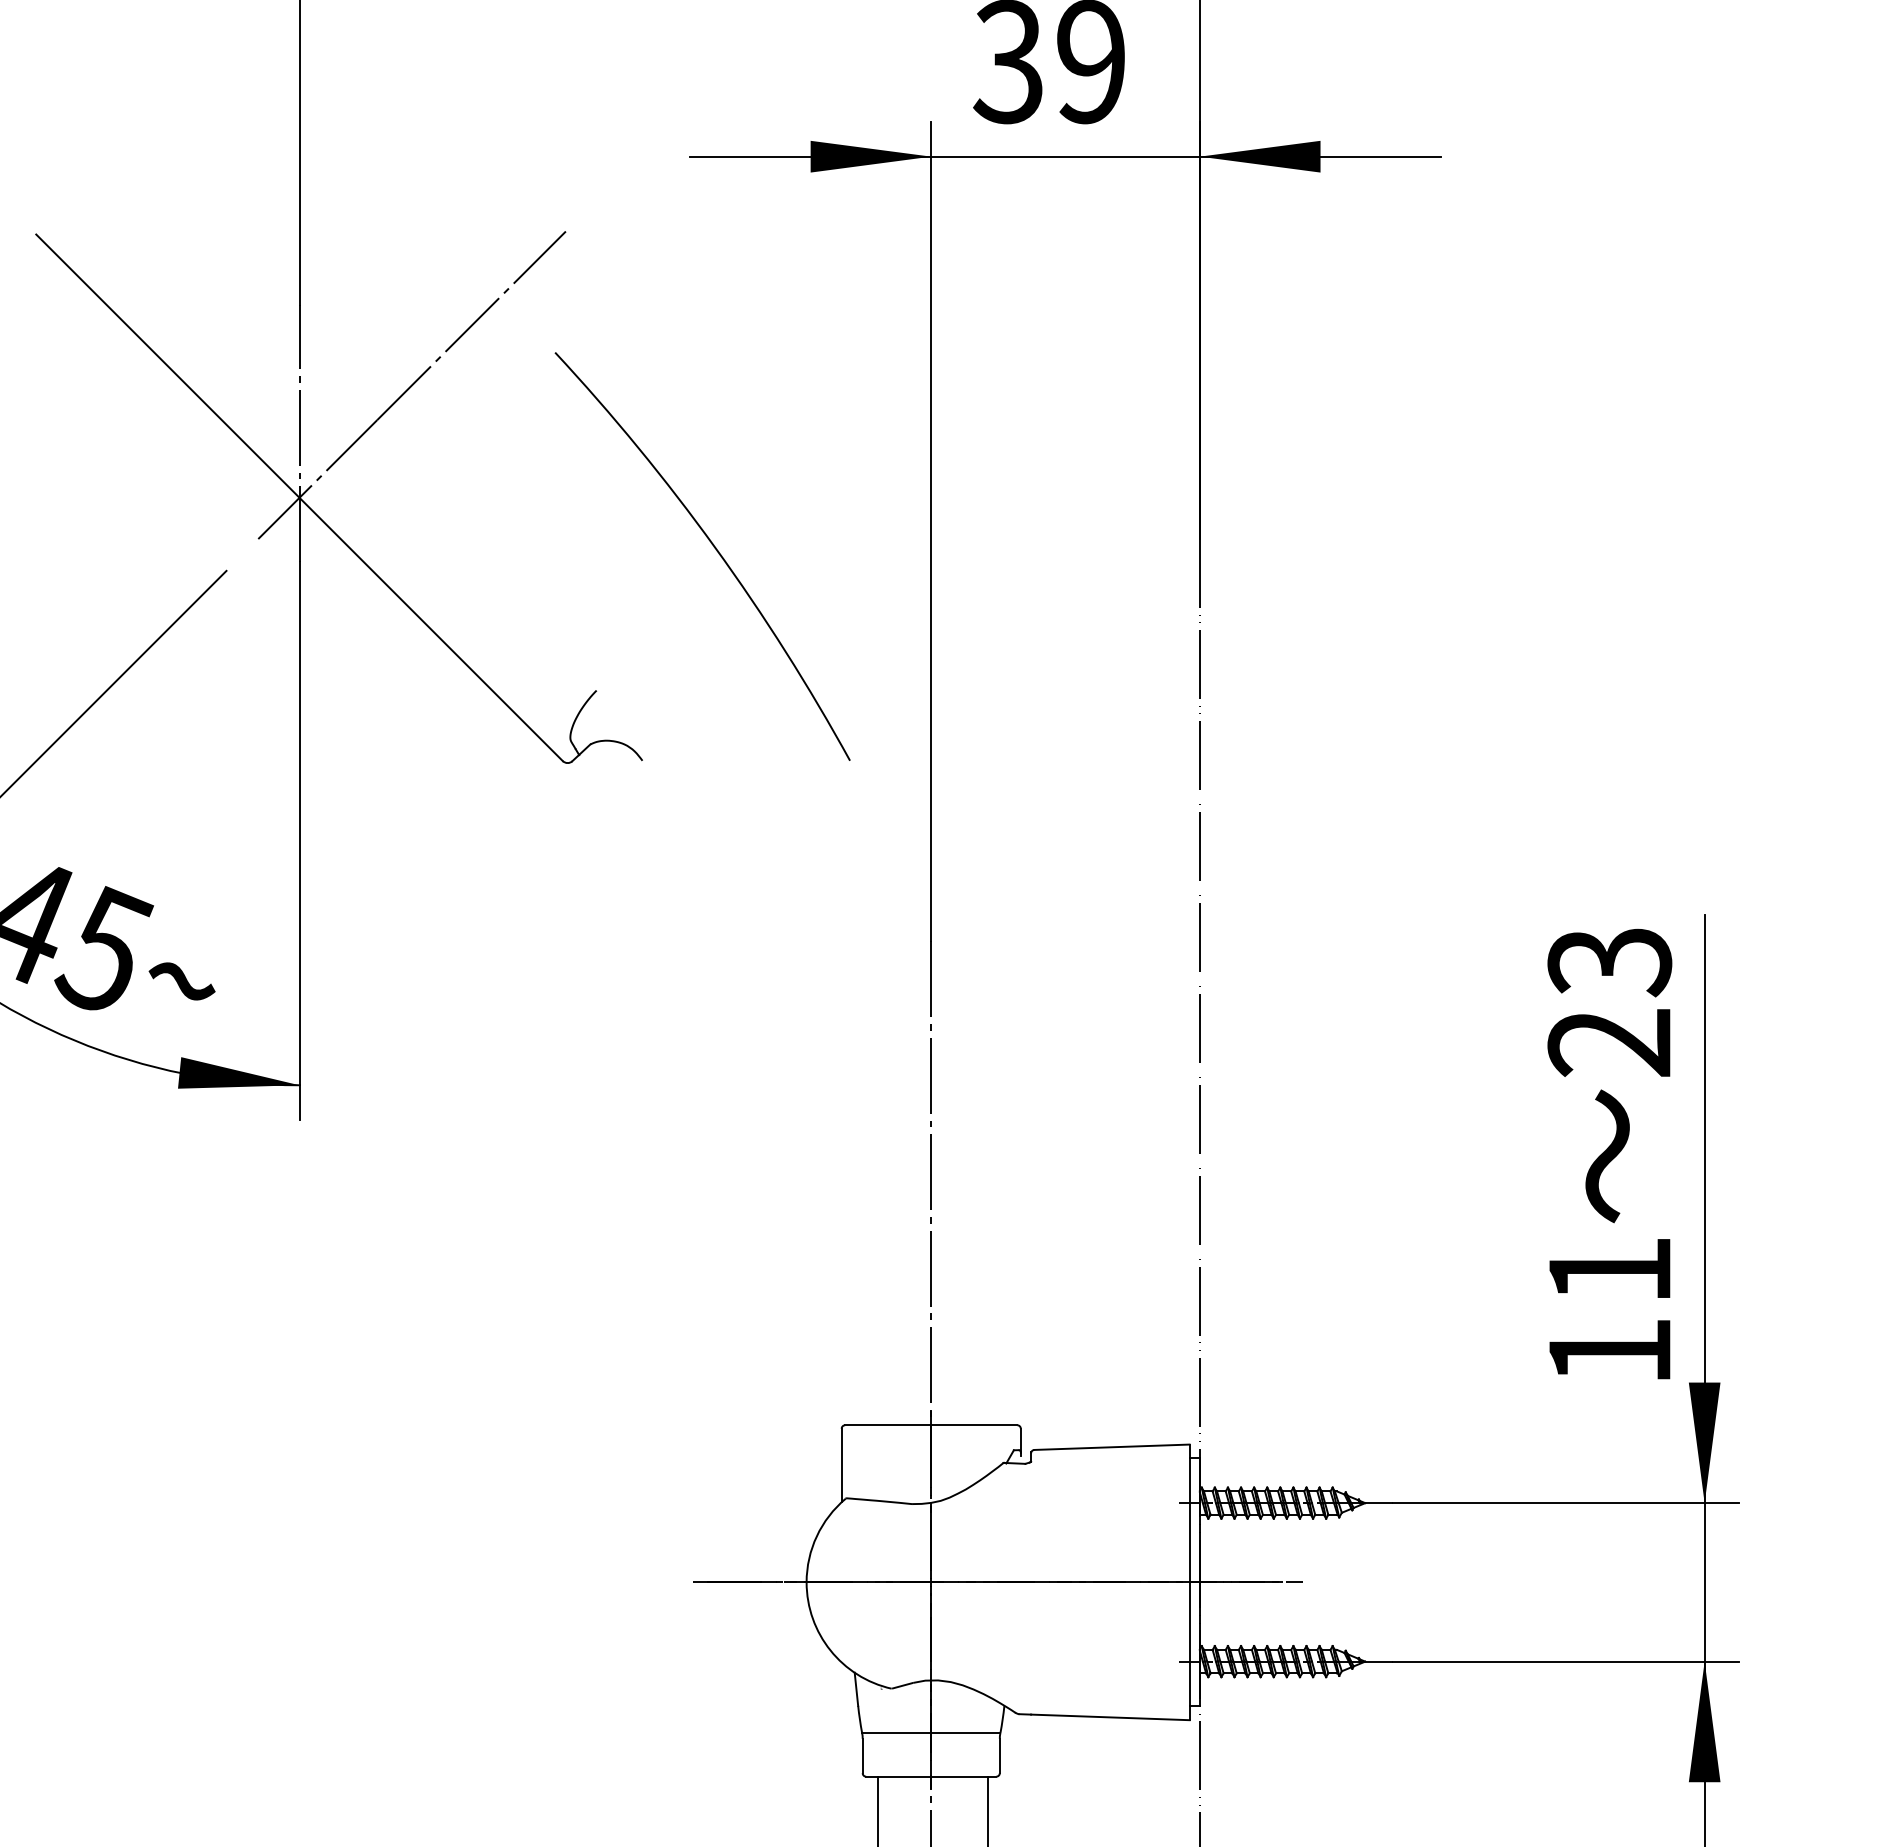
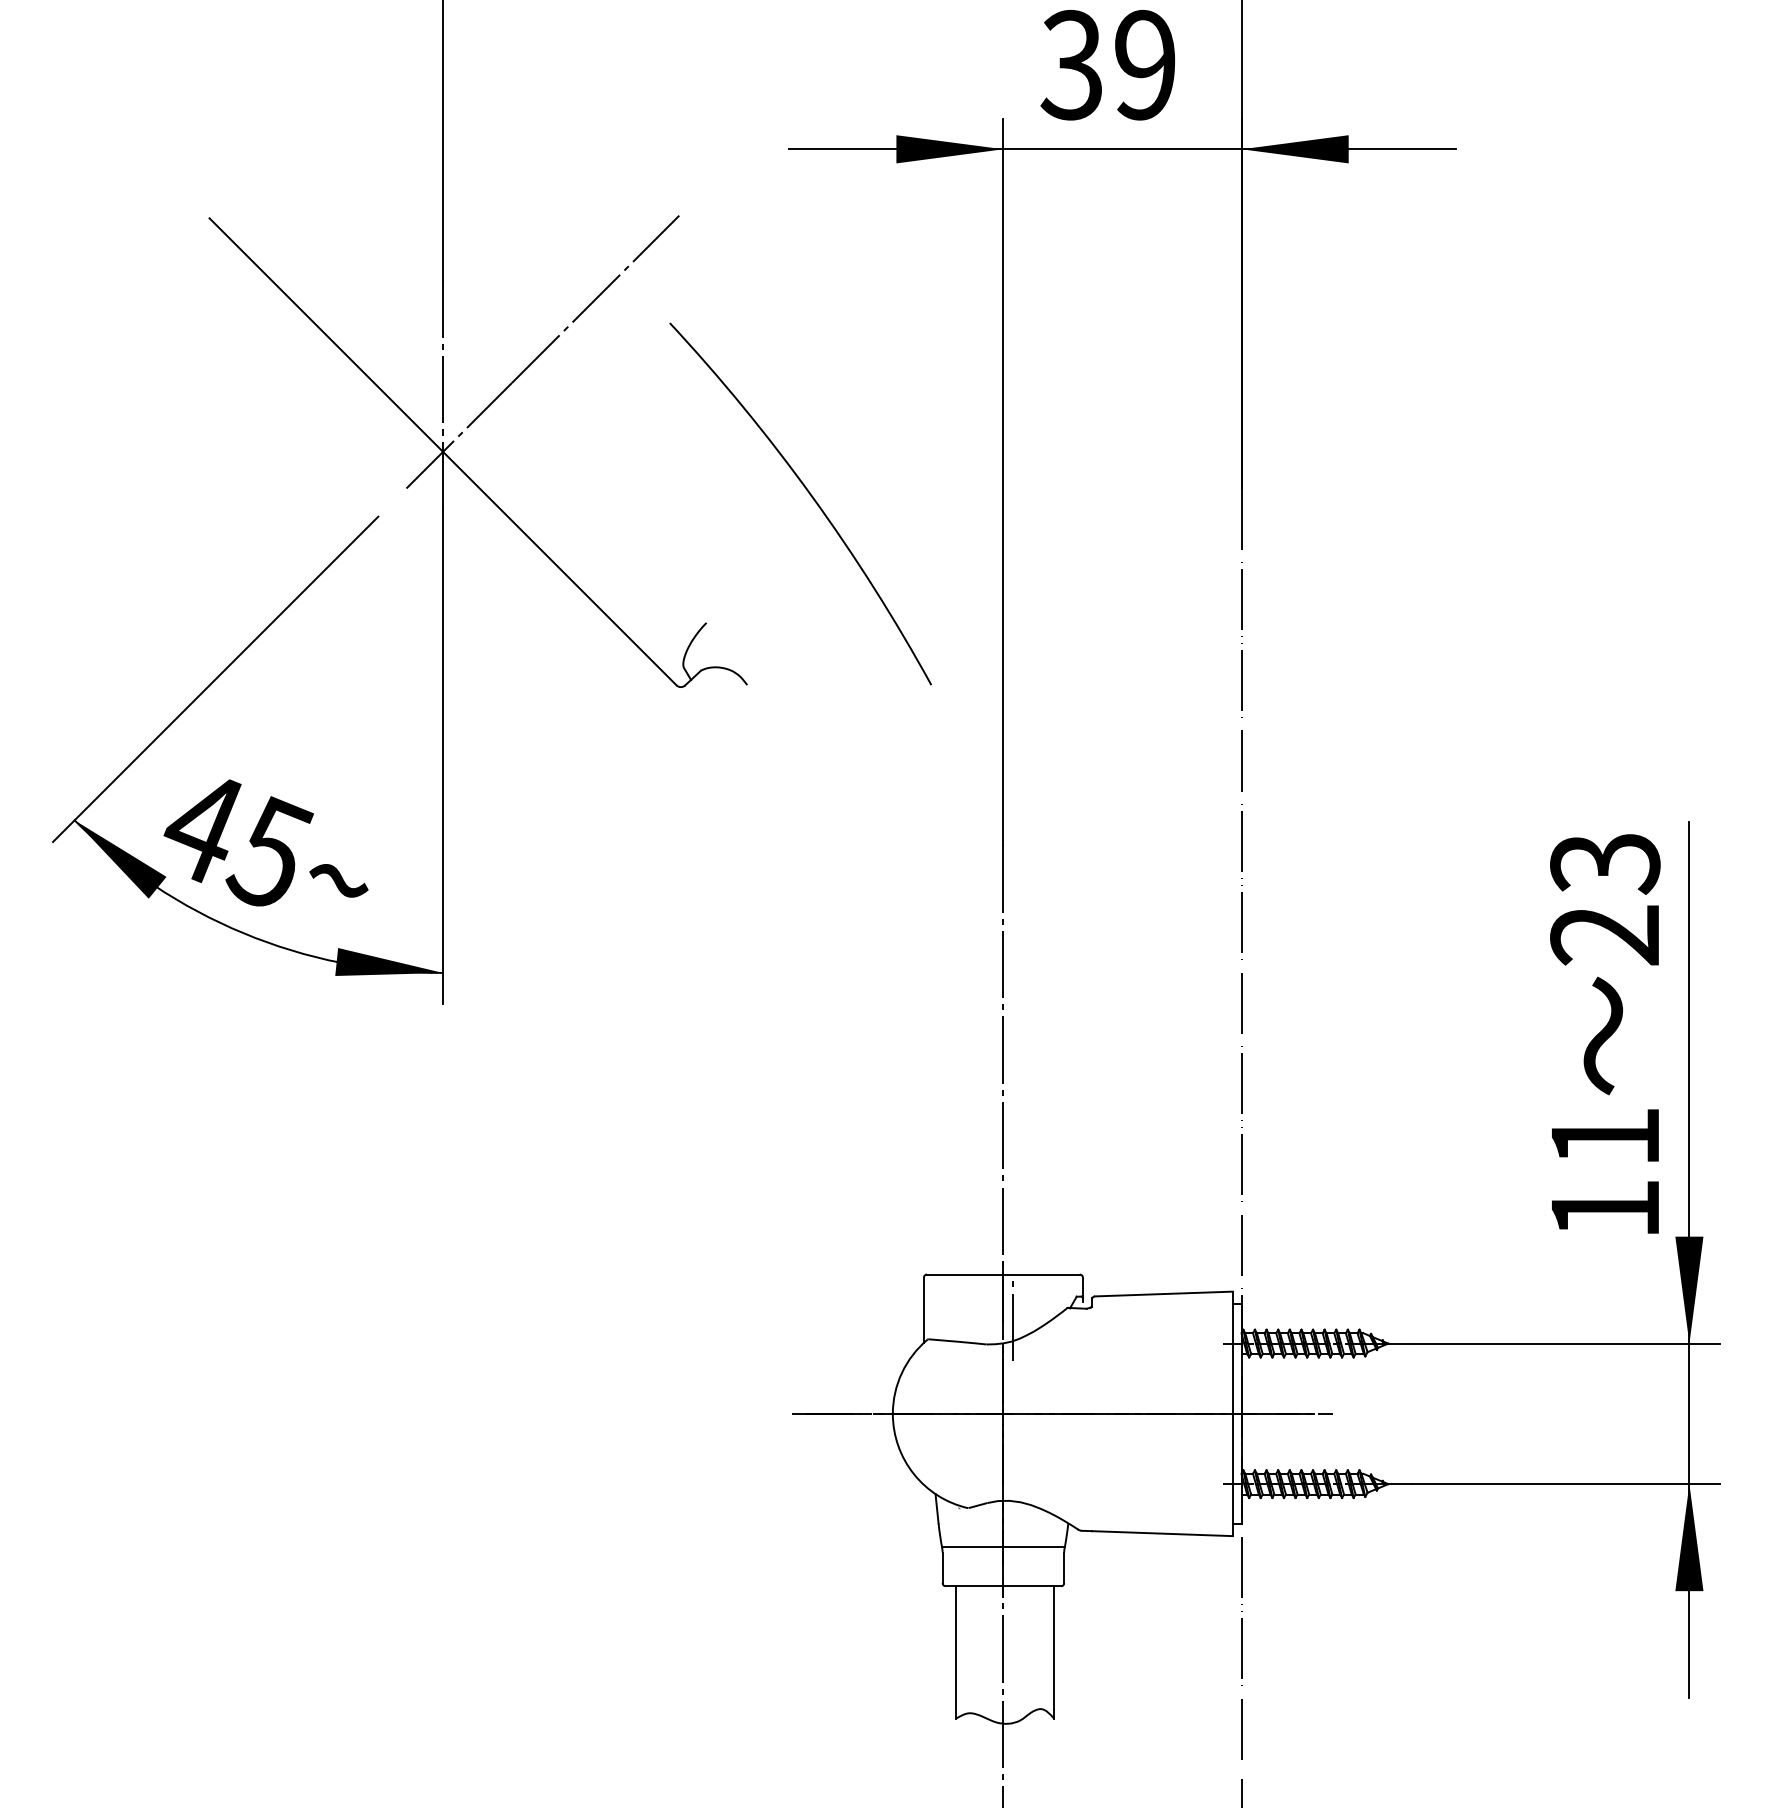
line: (941, 1473) -> (1012, 1317), added

